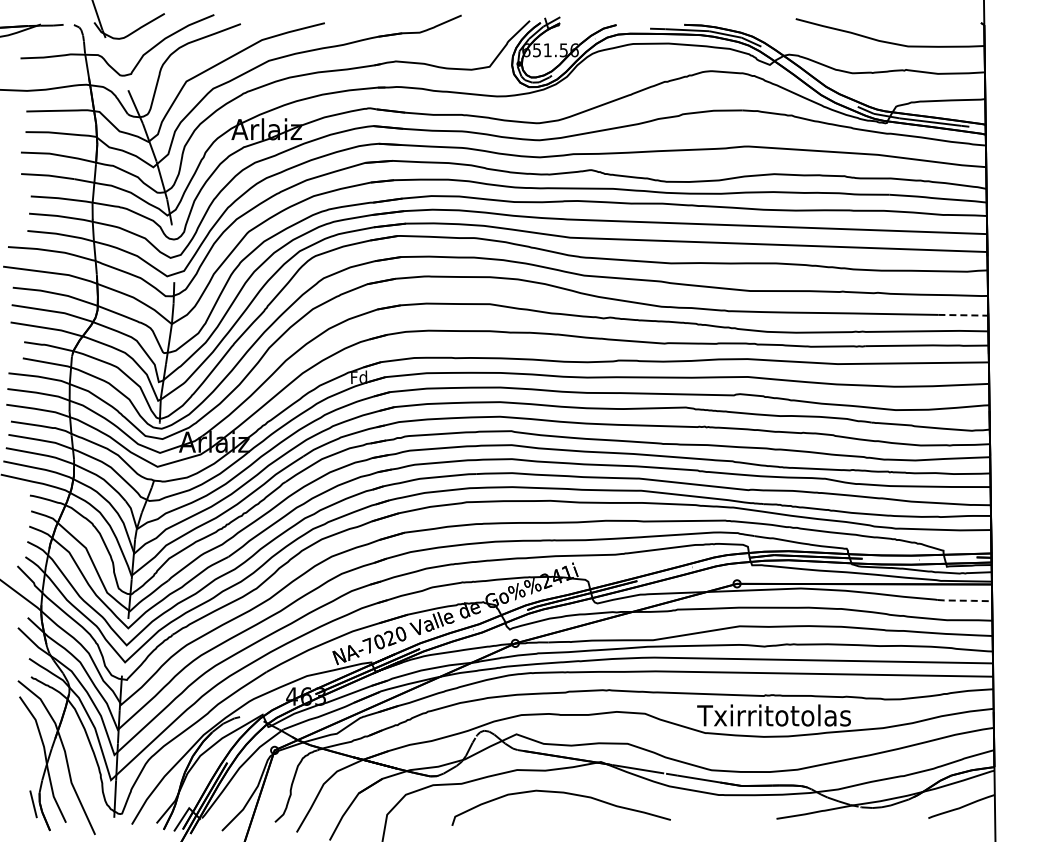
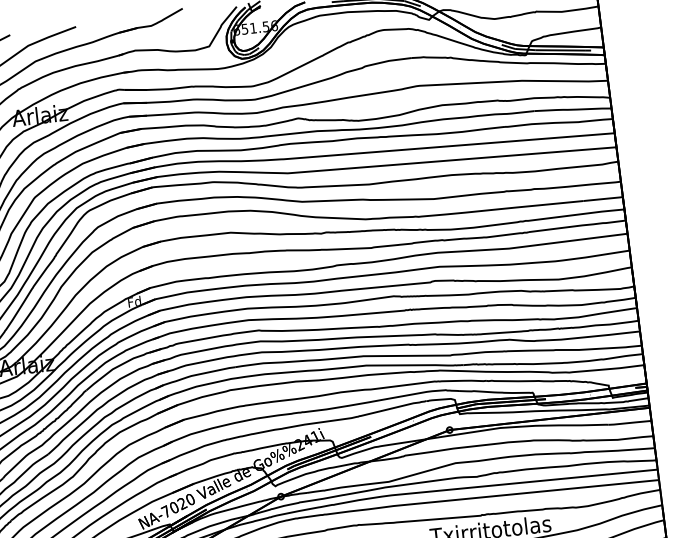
line: (963, 315) -> (603, 199), dashed -> solid
line: (964, 600) -> (629, 422), dashed -> solid

